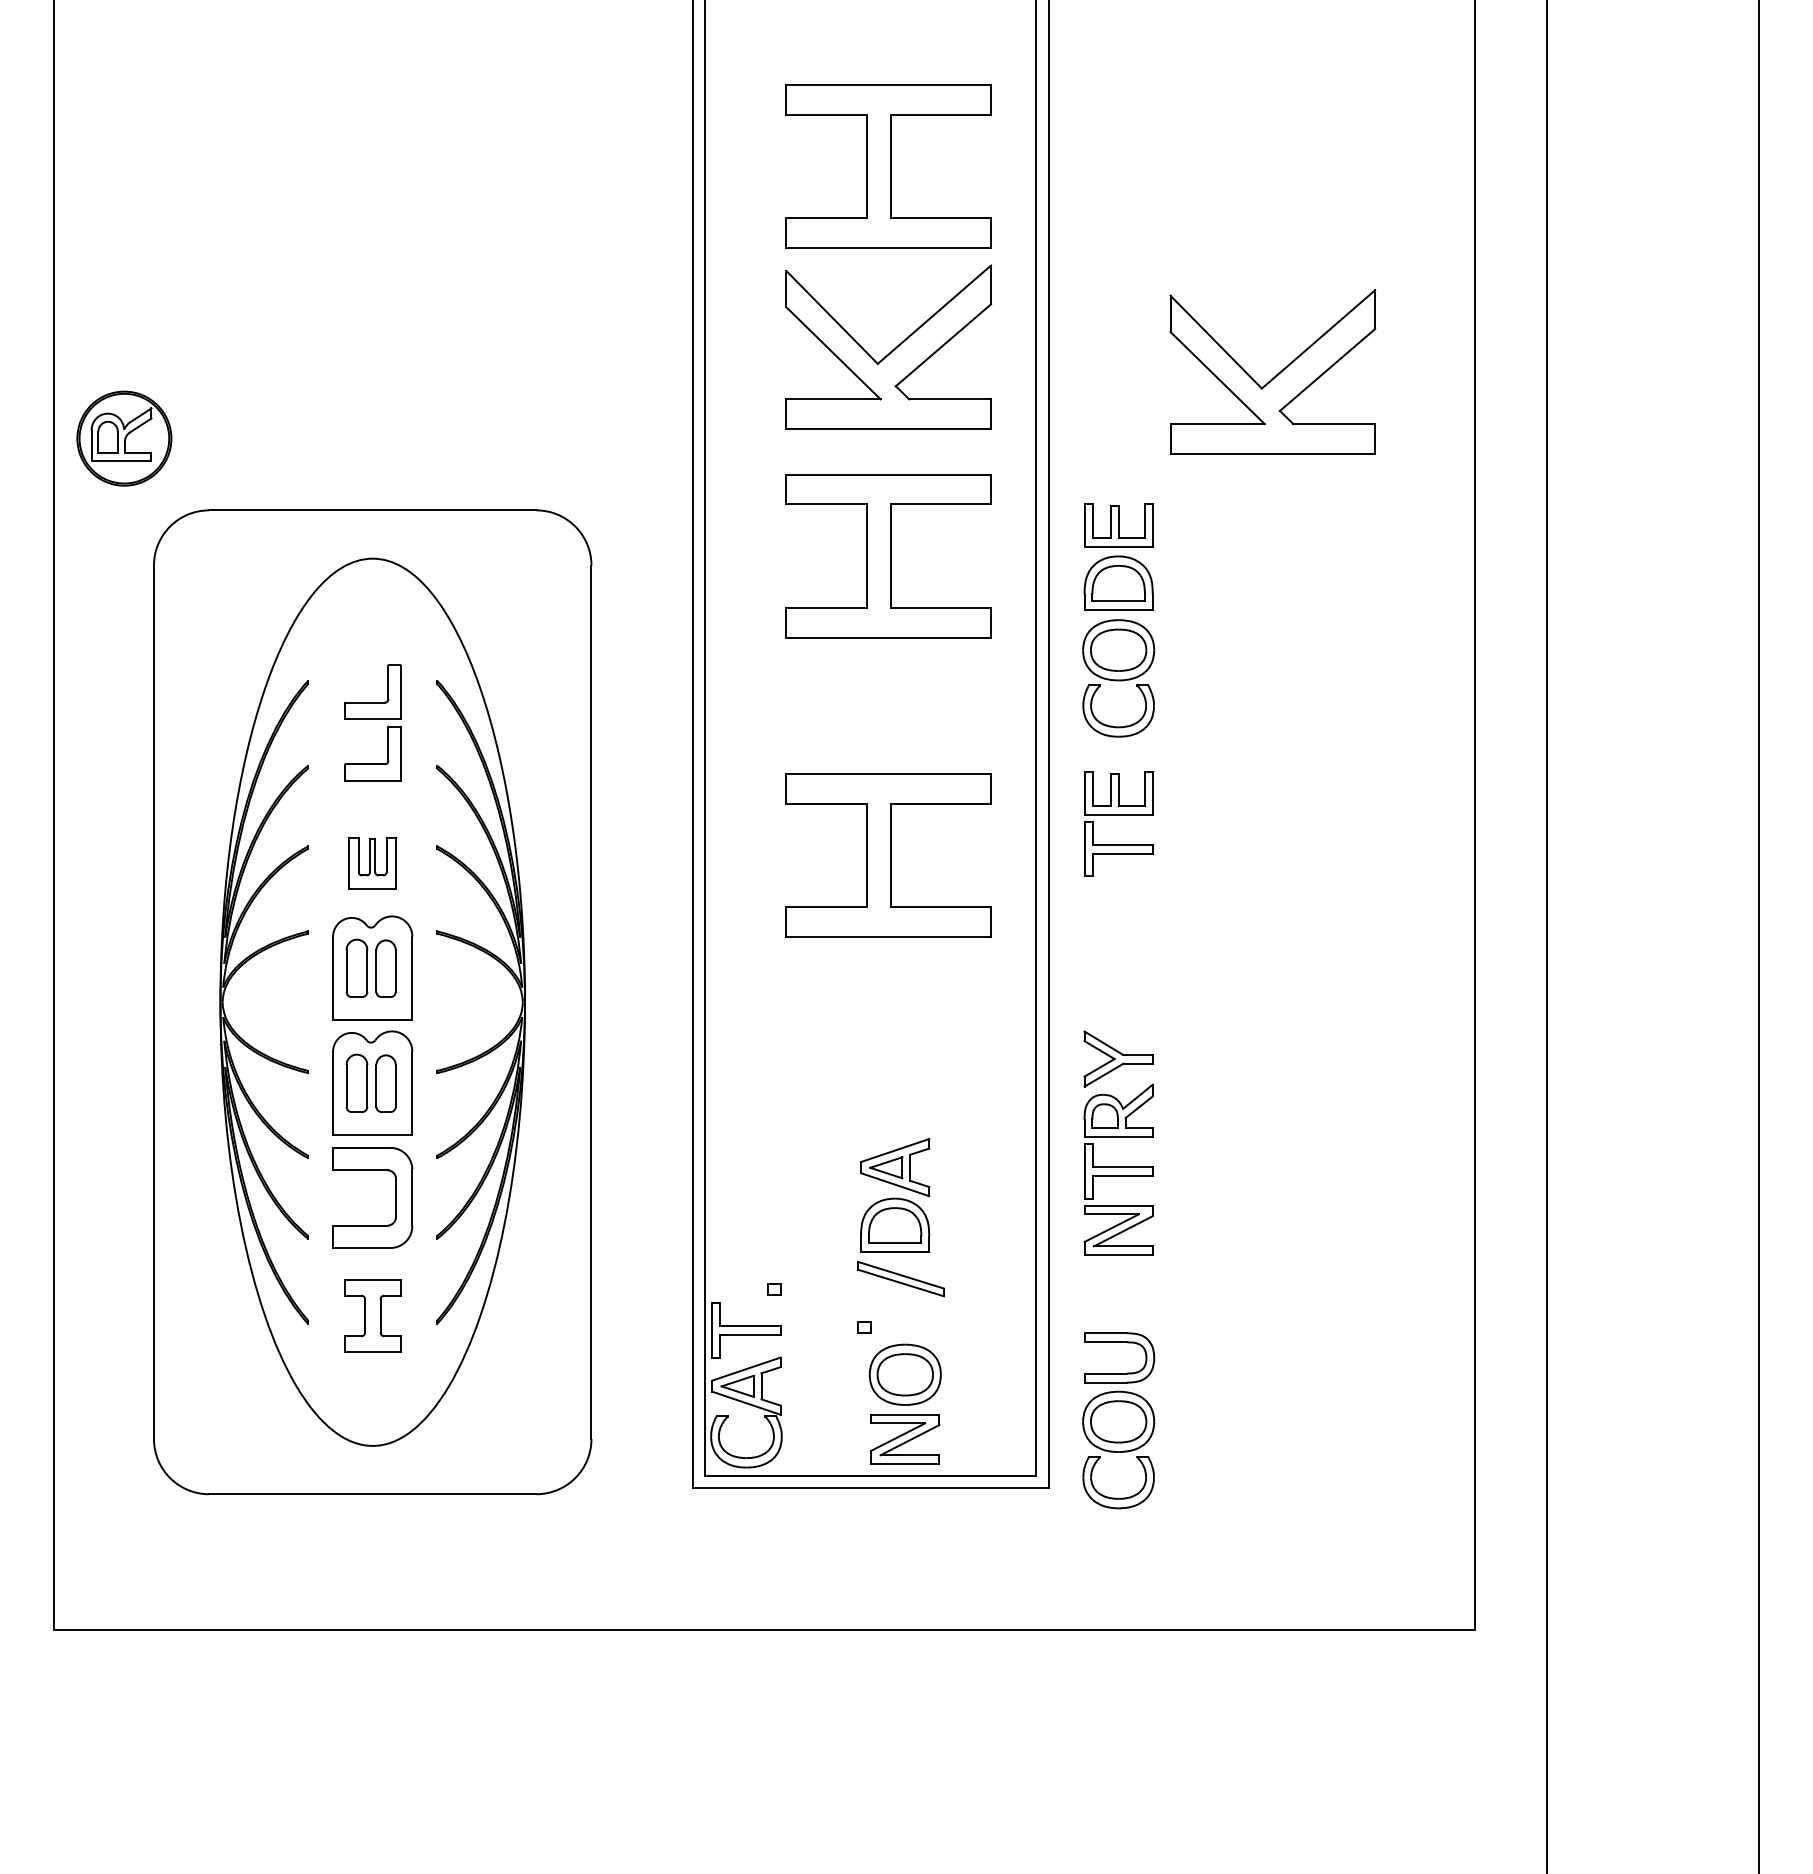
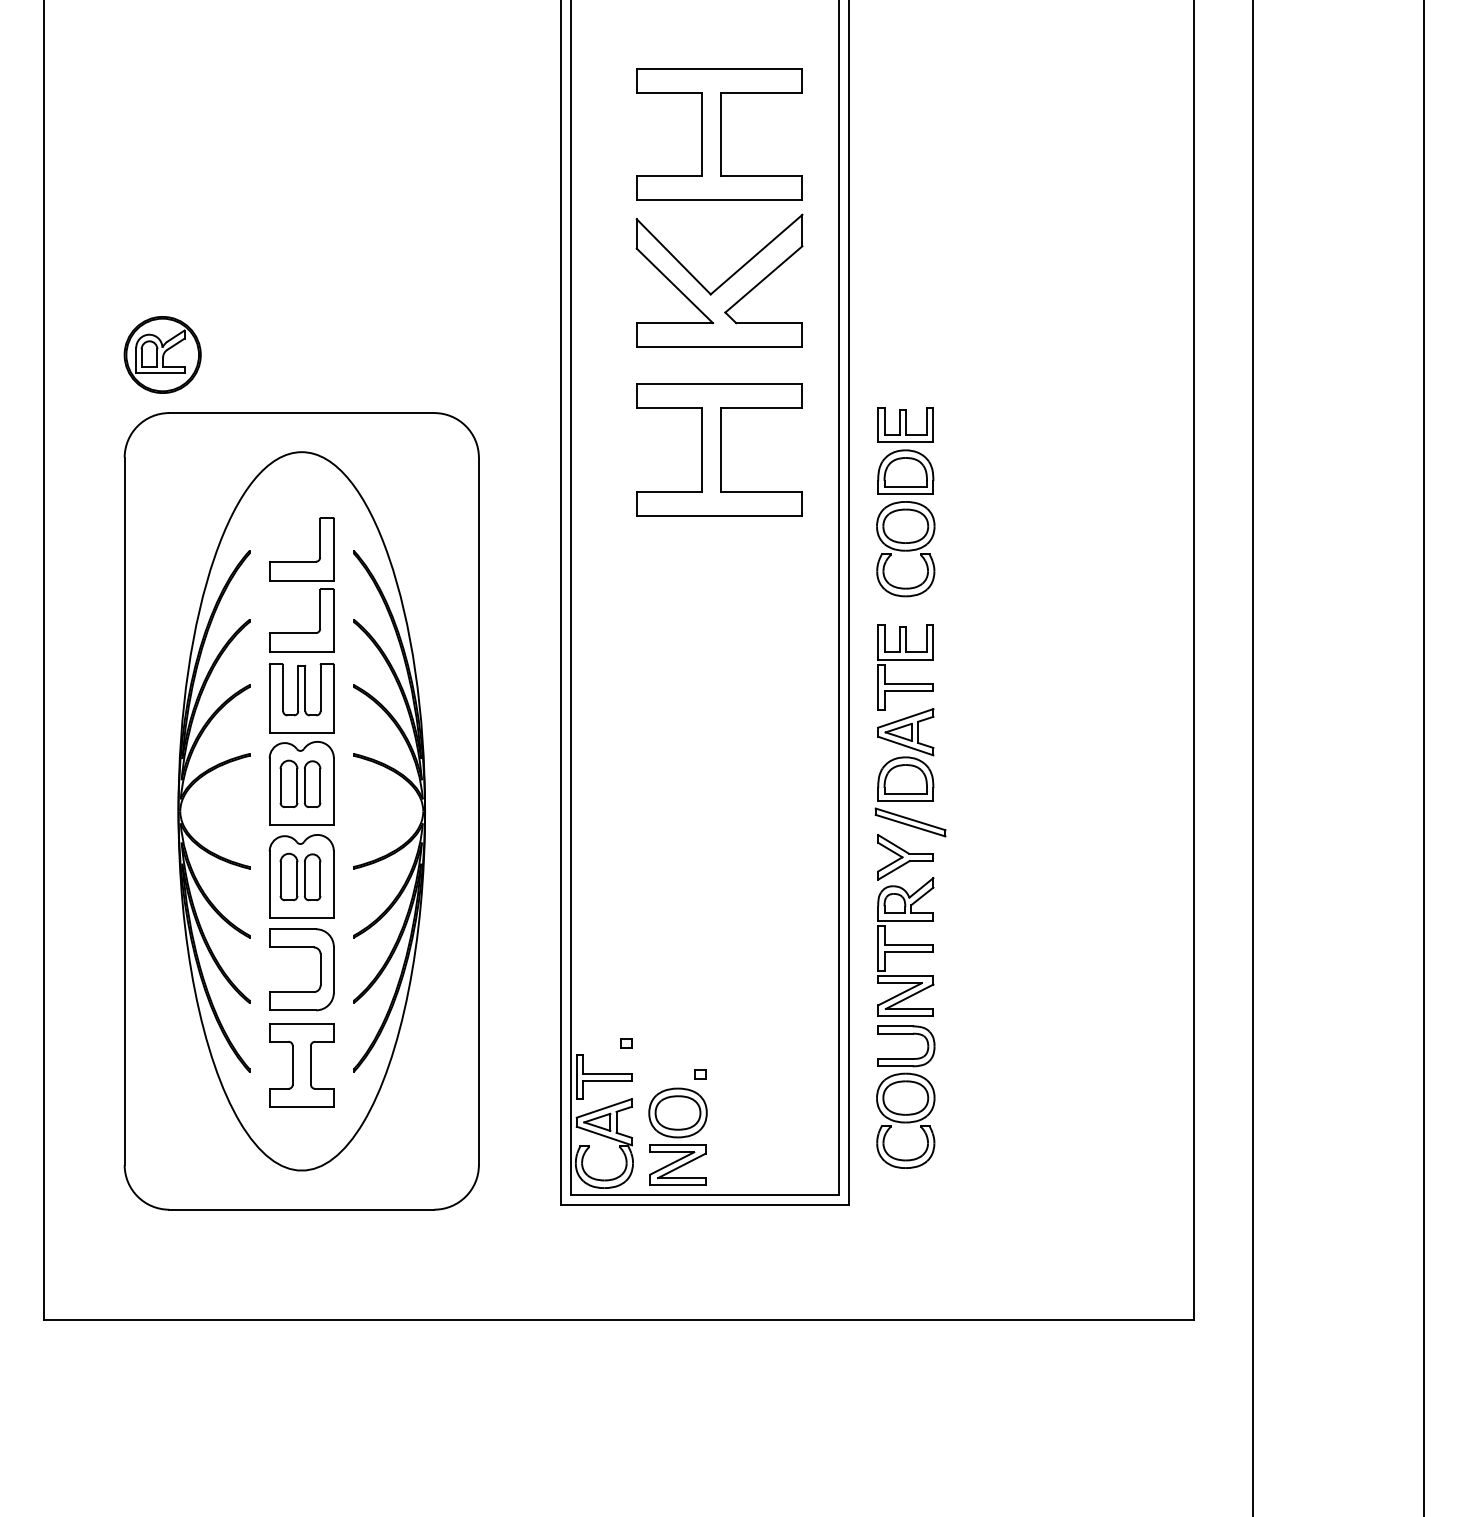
part: (1272, 371) -> (1030, 300), removed
part: (124, 438) -> (162, 354), moved
part: (372, 722) -> (301, 584), size x1.43
part: (888, 855) -> (719, 692), removed
part: (372, 862) -> (301, 698), size x1.67
part: (900, 1217) -> (910, 772), moved
part: (372, 1316) -> (301, 1065), size x1.43
part: (904, 1403) -> (677, 1136), moved
part: (1118, 1419) -> (905, 1096), moved

